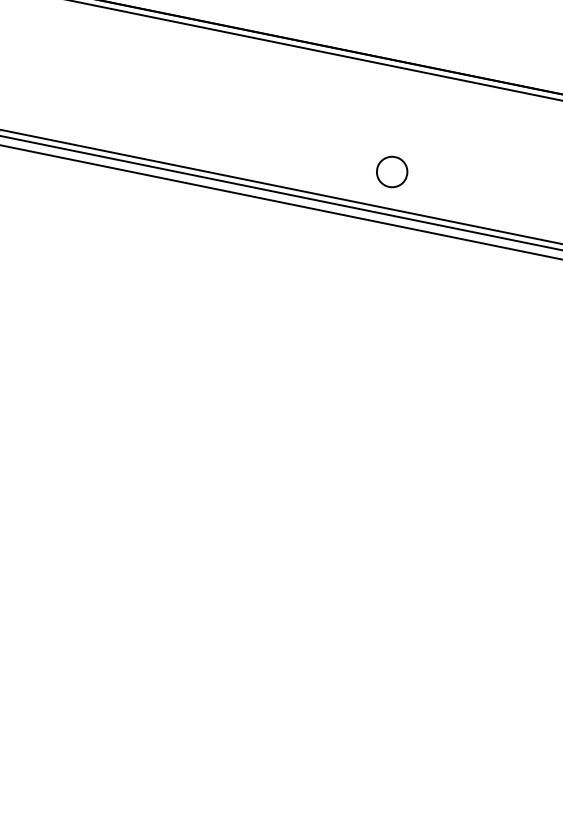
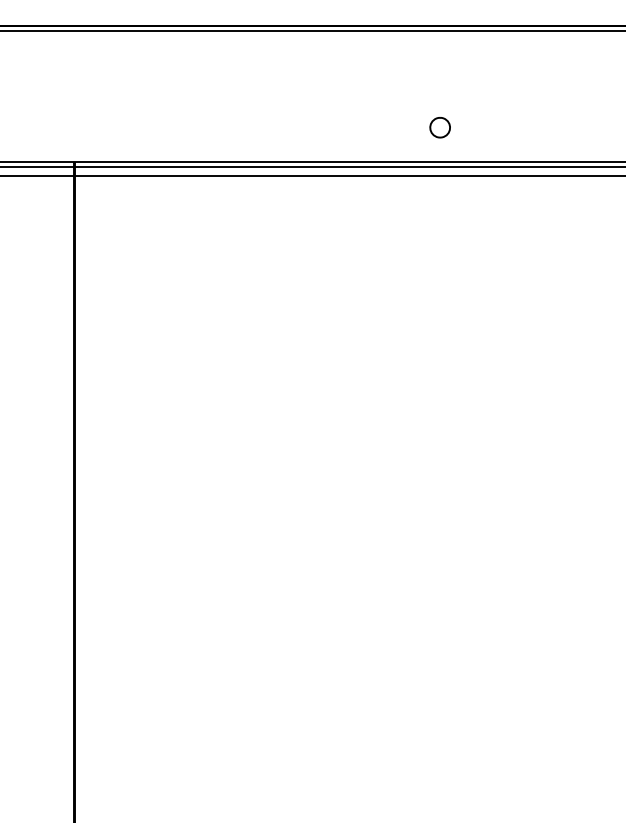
part: (392, 171) -> (440, 127), size x0.7

